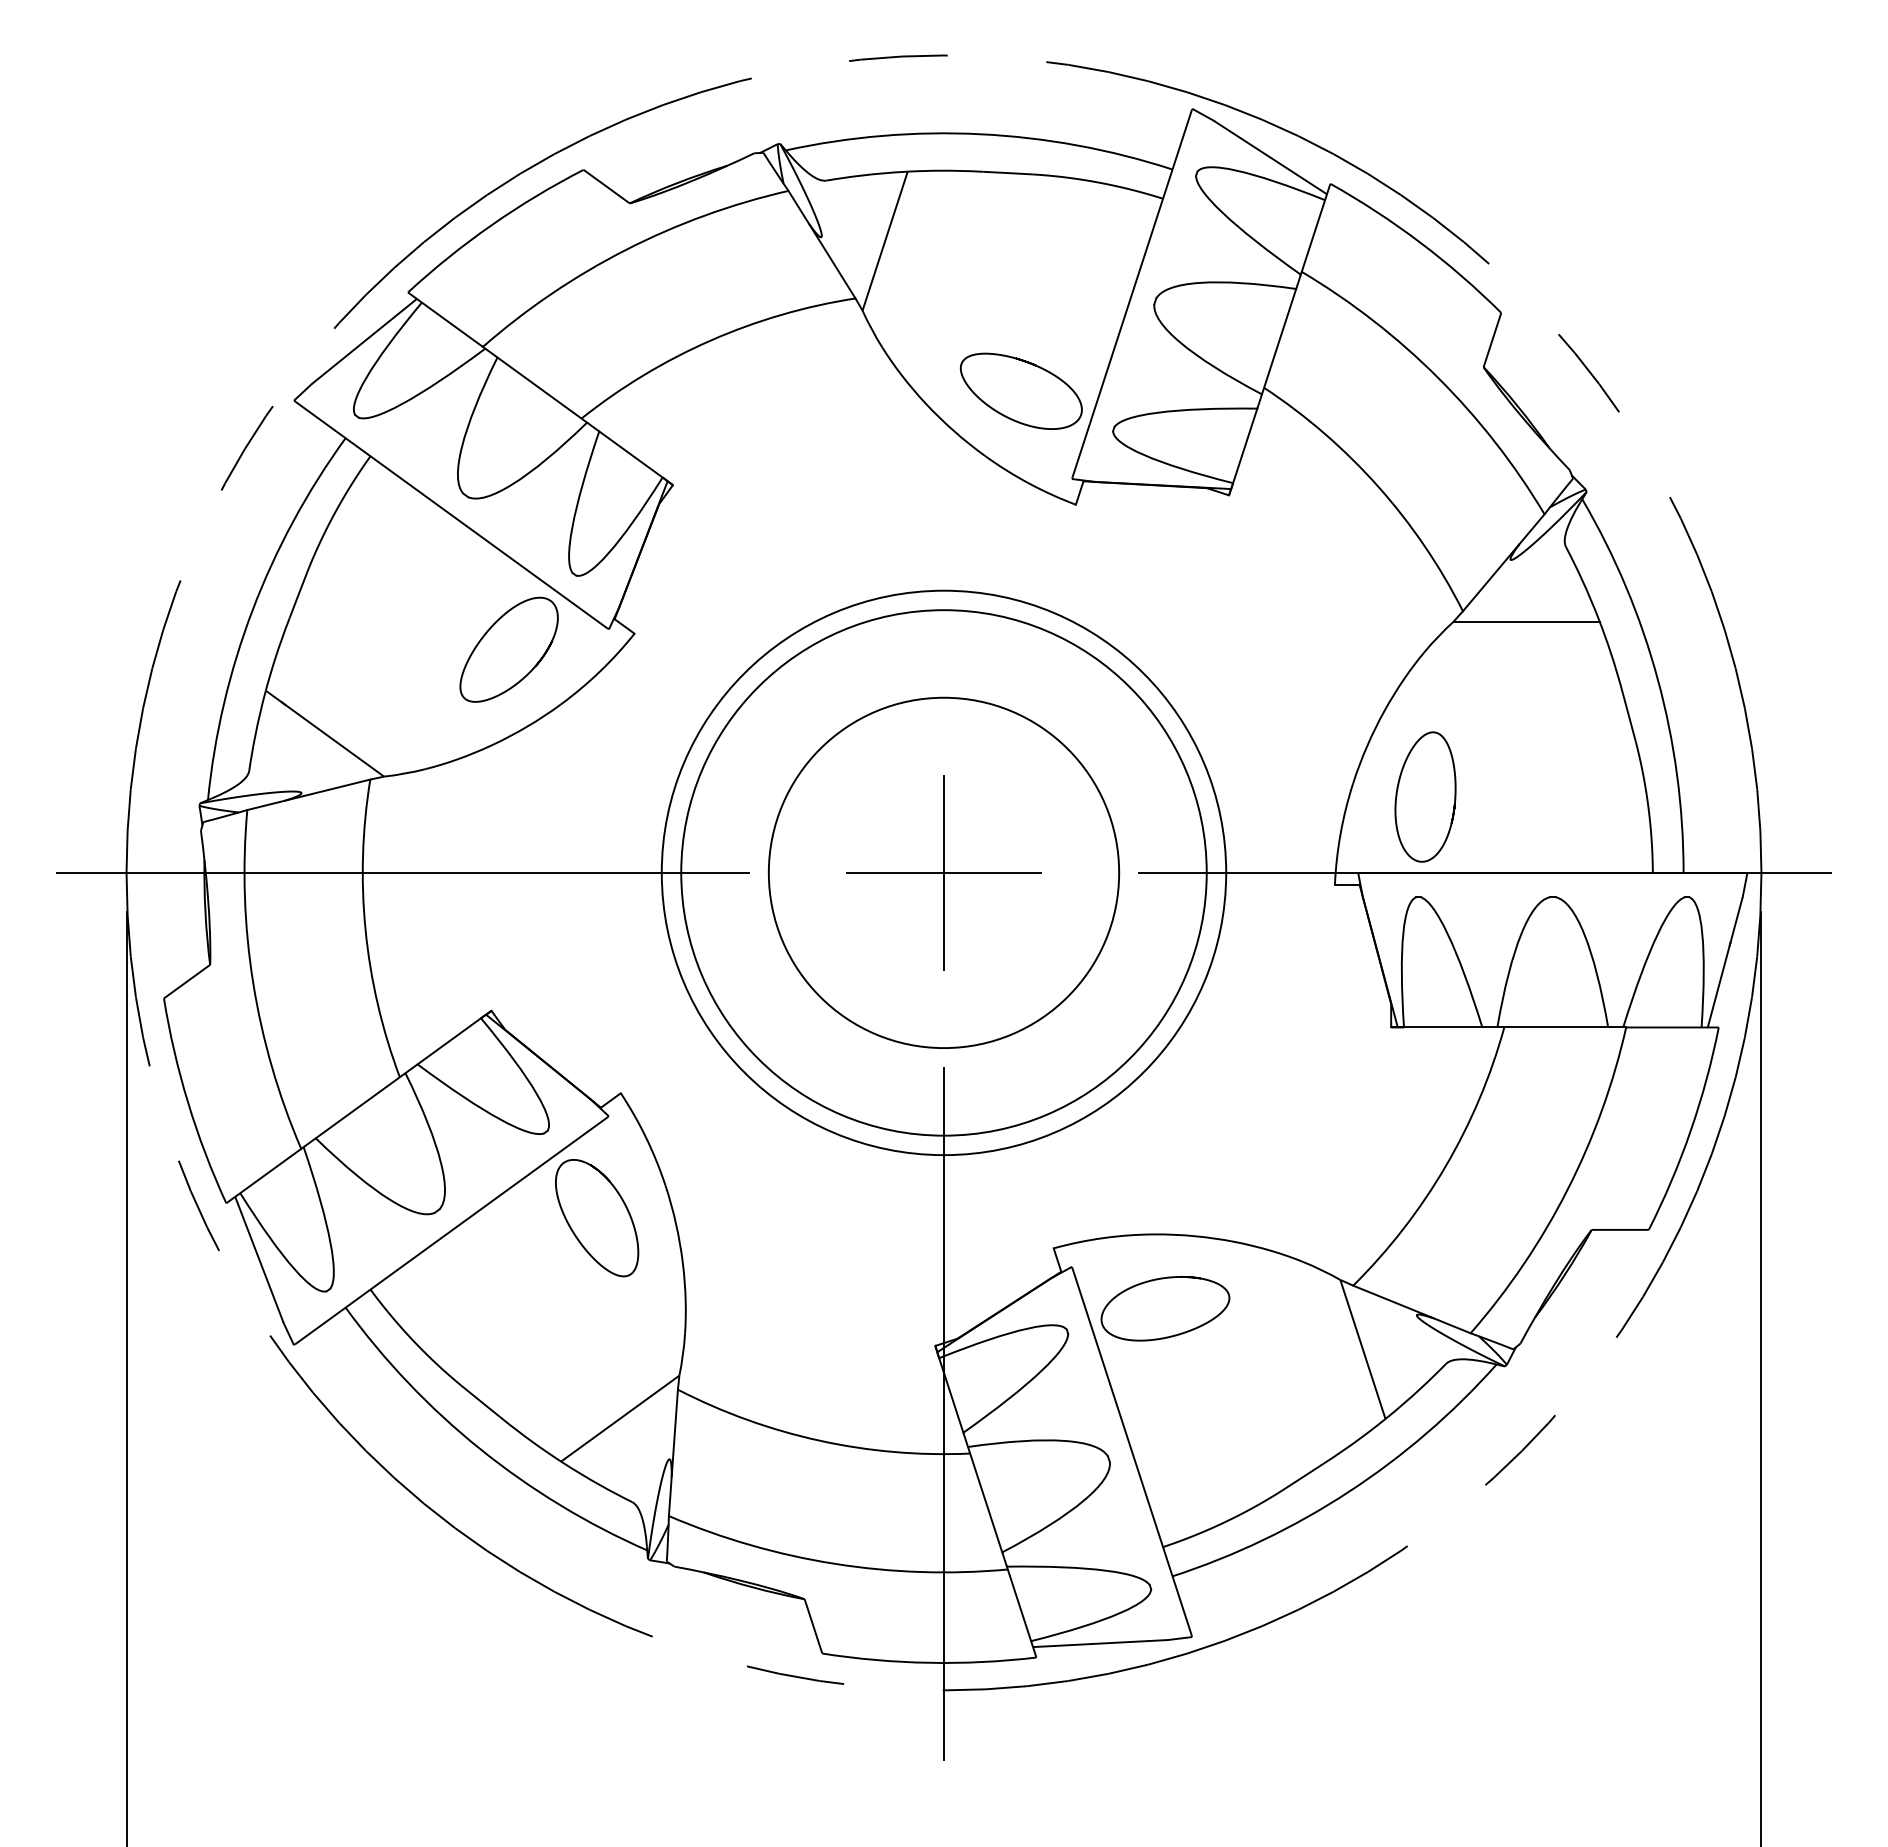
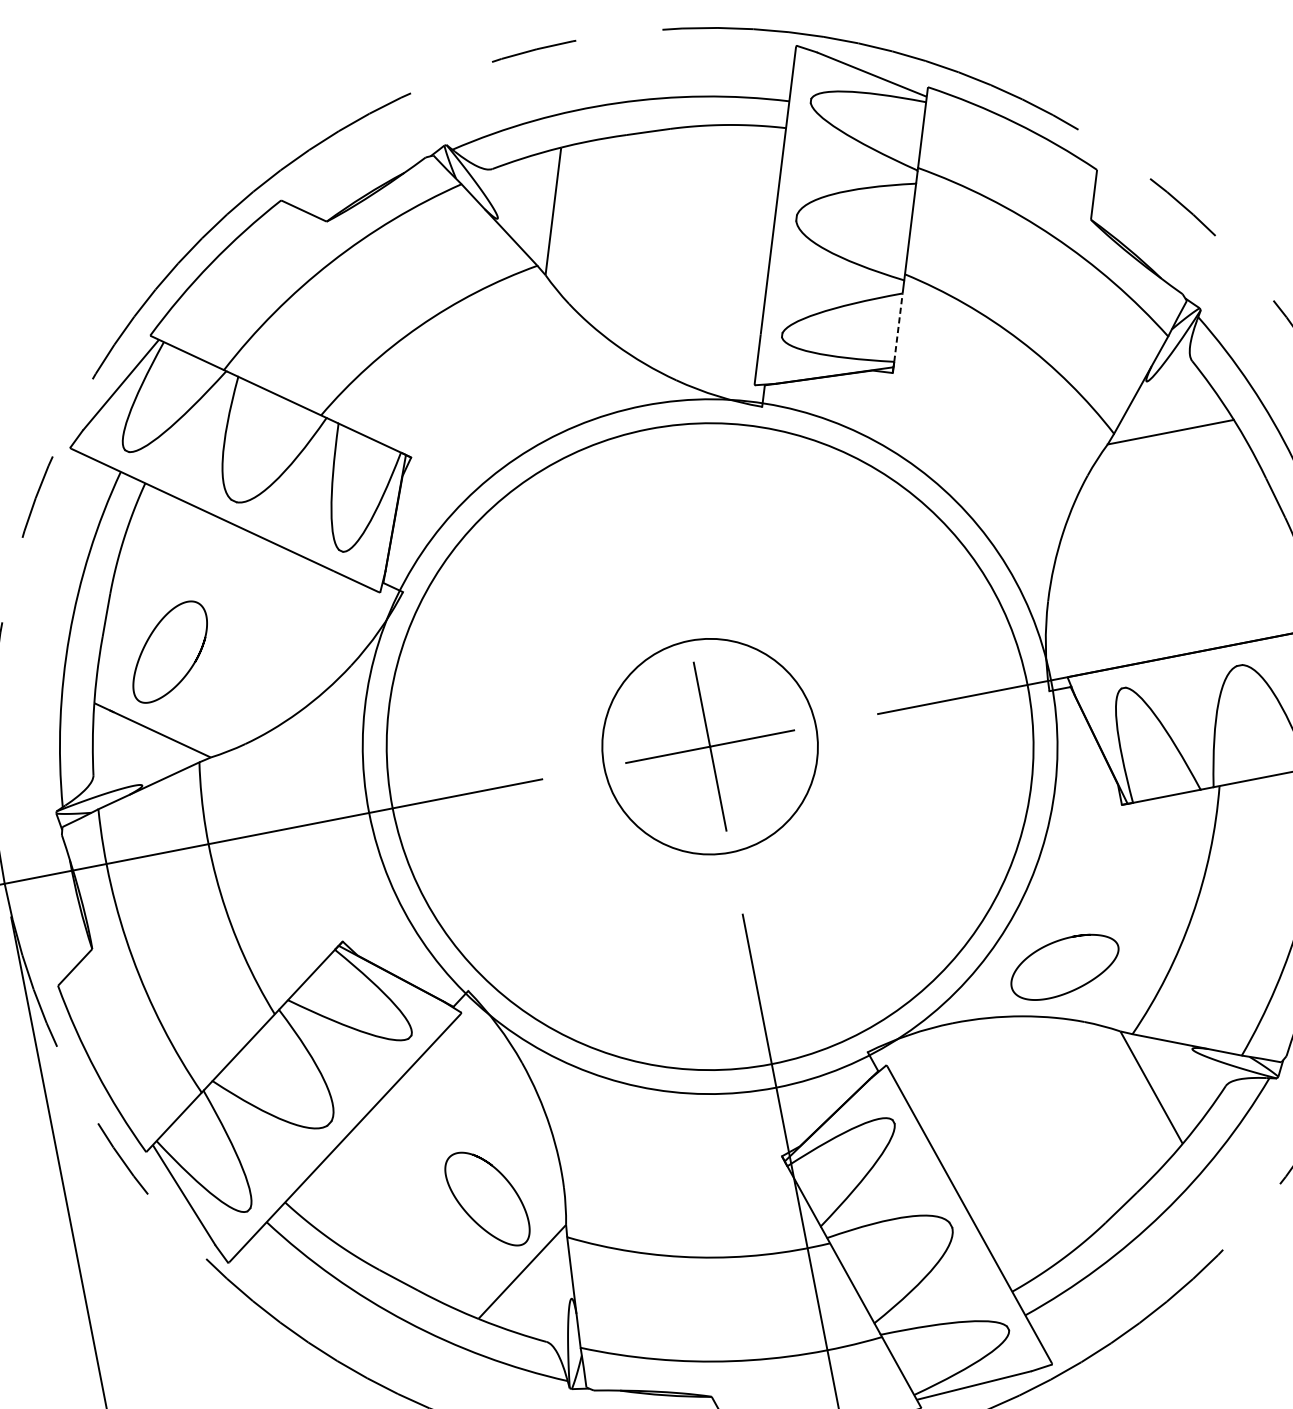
curve: (1032, 365) -> (701, 293), removed
line: (1245, 445) -> (898, 327), solid -> dashed
curve: (487, 633) -> (148, 641), moved
curve: (1398, 789) -> (1088, 598), removed
circle: (943, 872) -> (709, 746), size x0.7
circle: (943, 872) -> (709, 746), size x1.4
circle: (943, 872) -> (709, 746), size x1.4
curve: (575, 1233) -> (471, 1216), moved
curve: (1170, 1335) -> (1073, 989), moved

